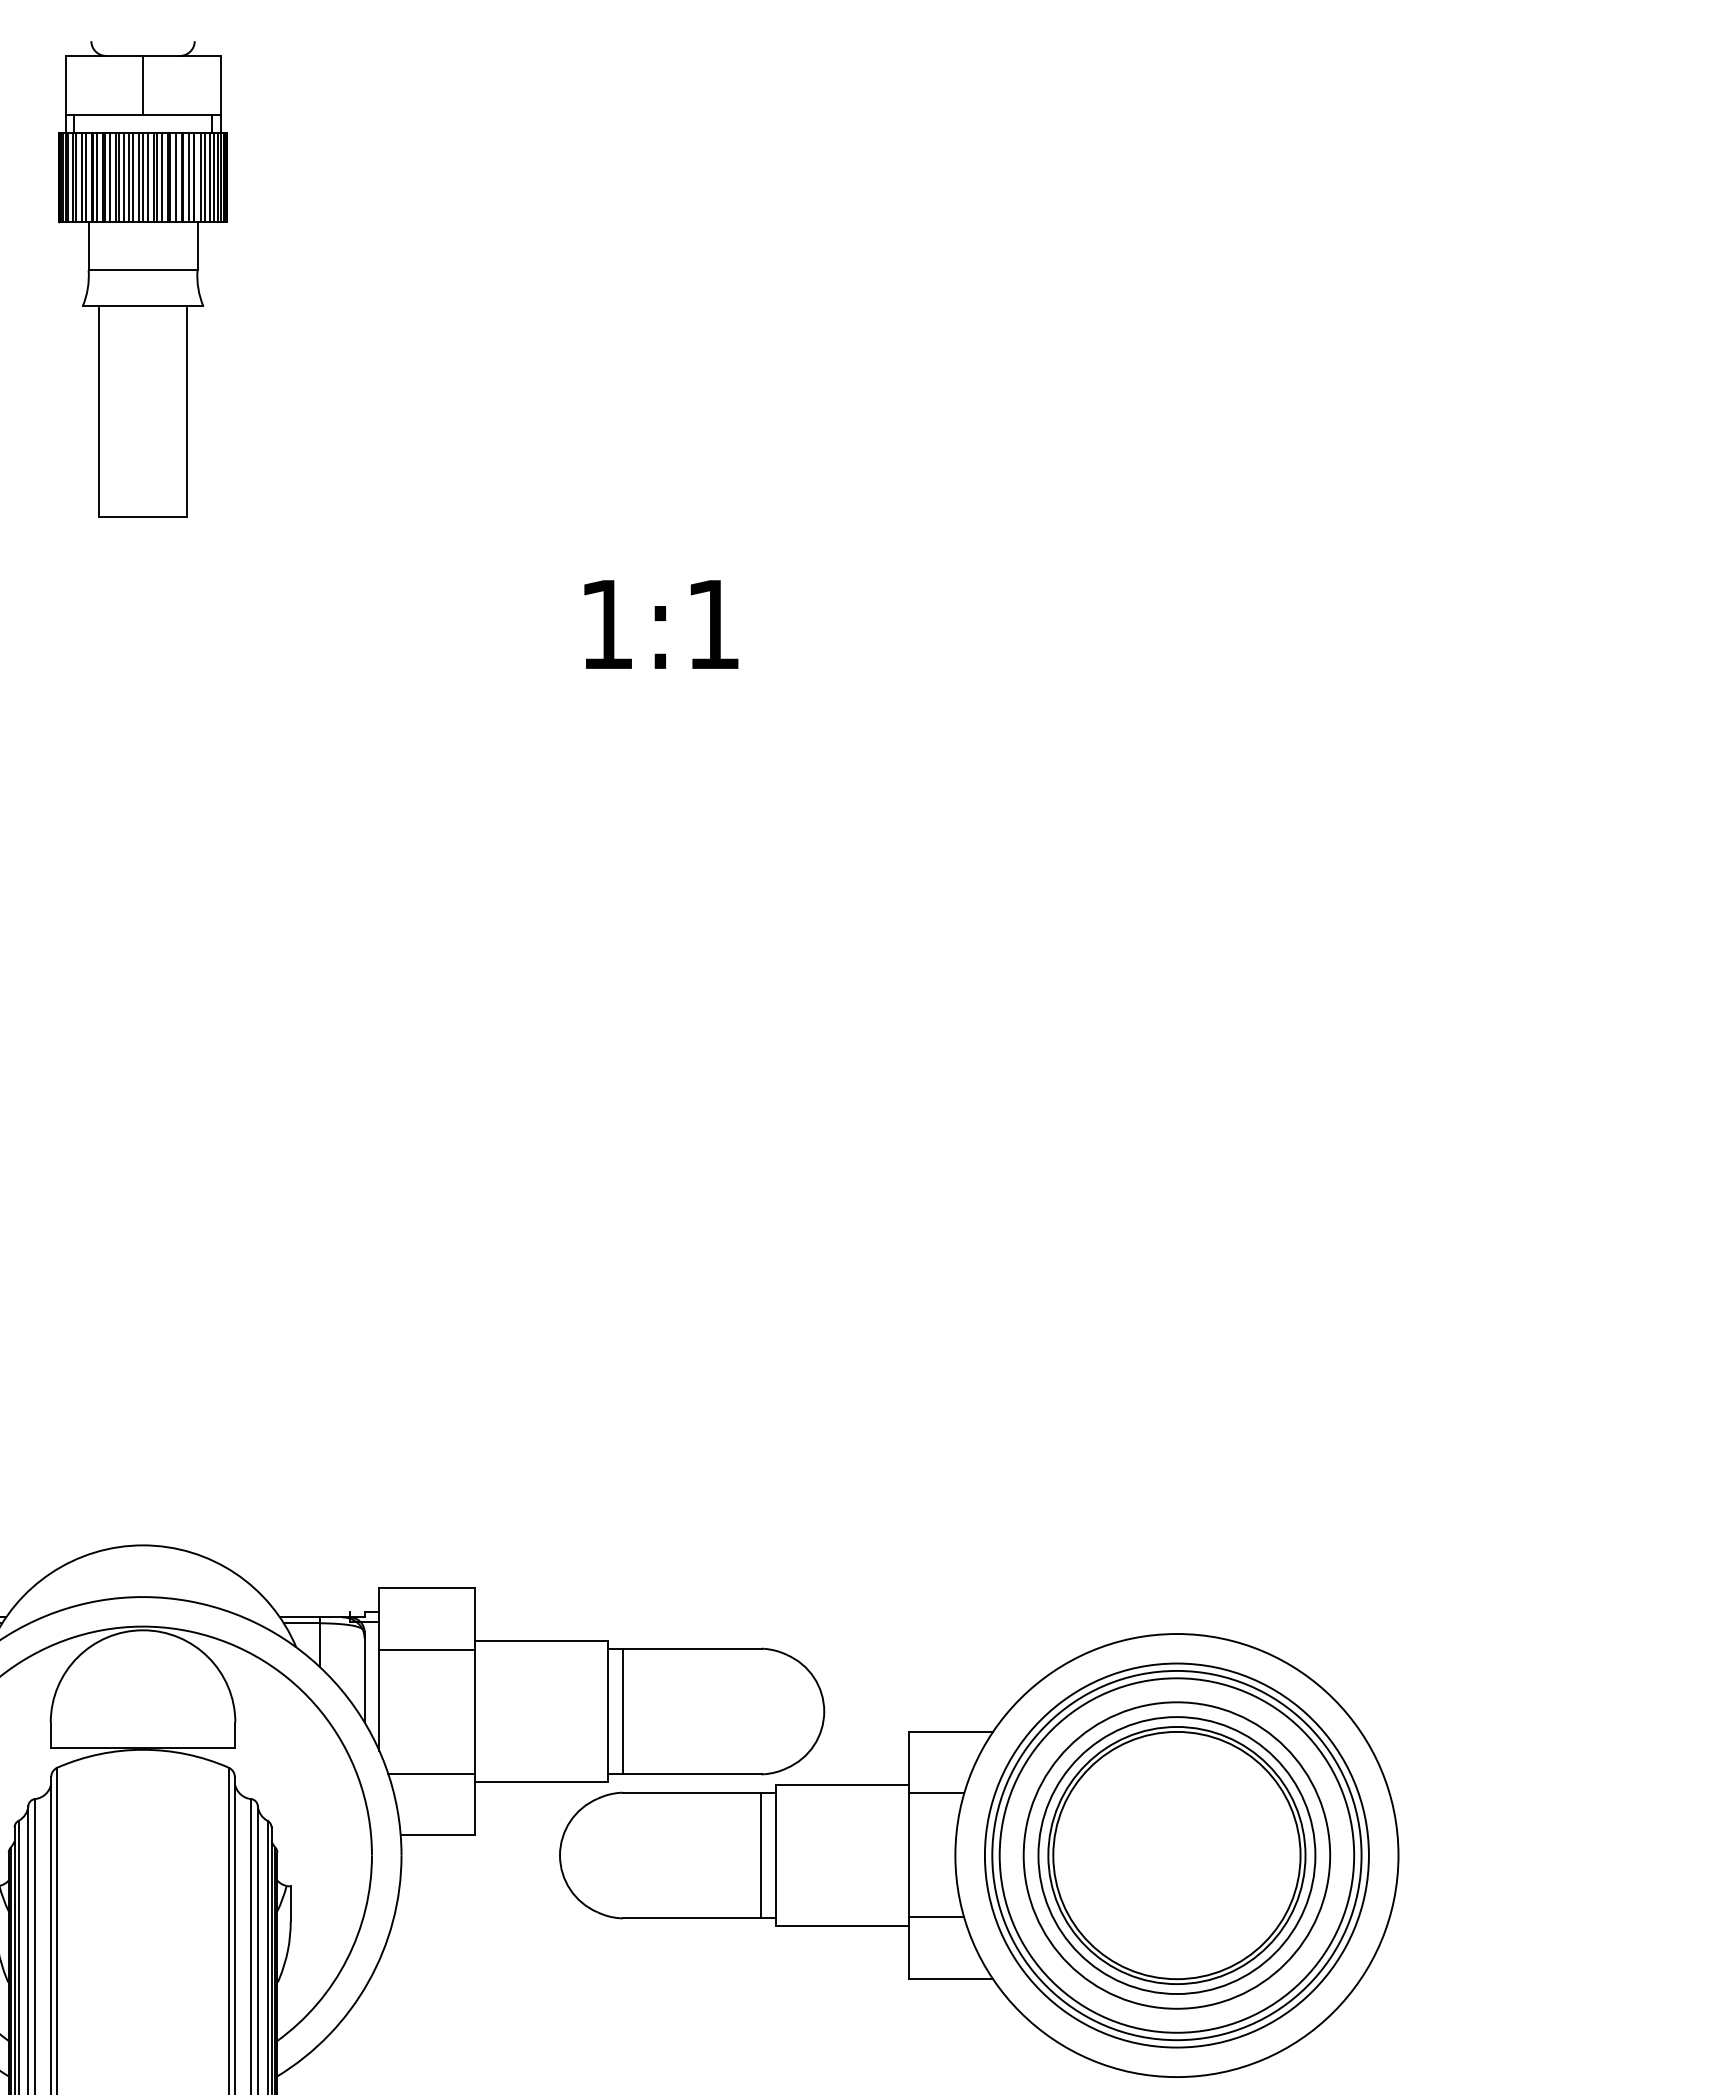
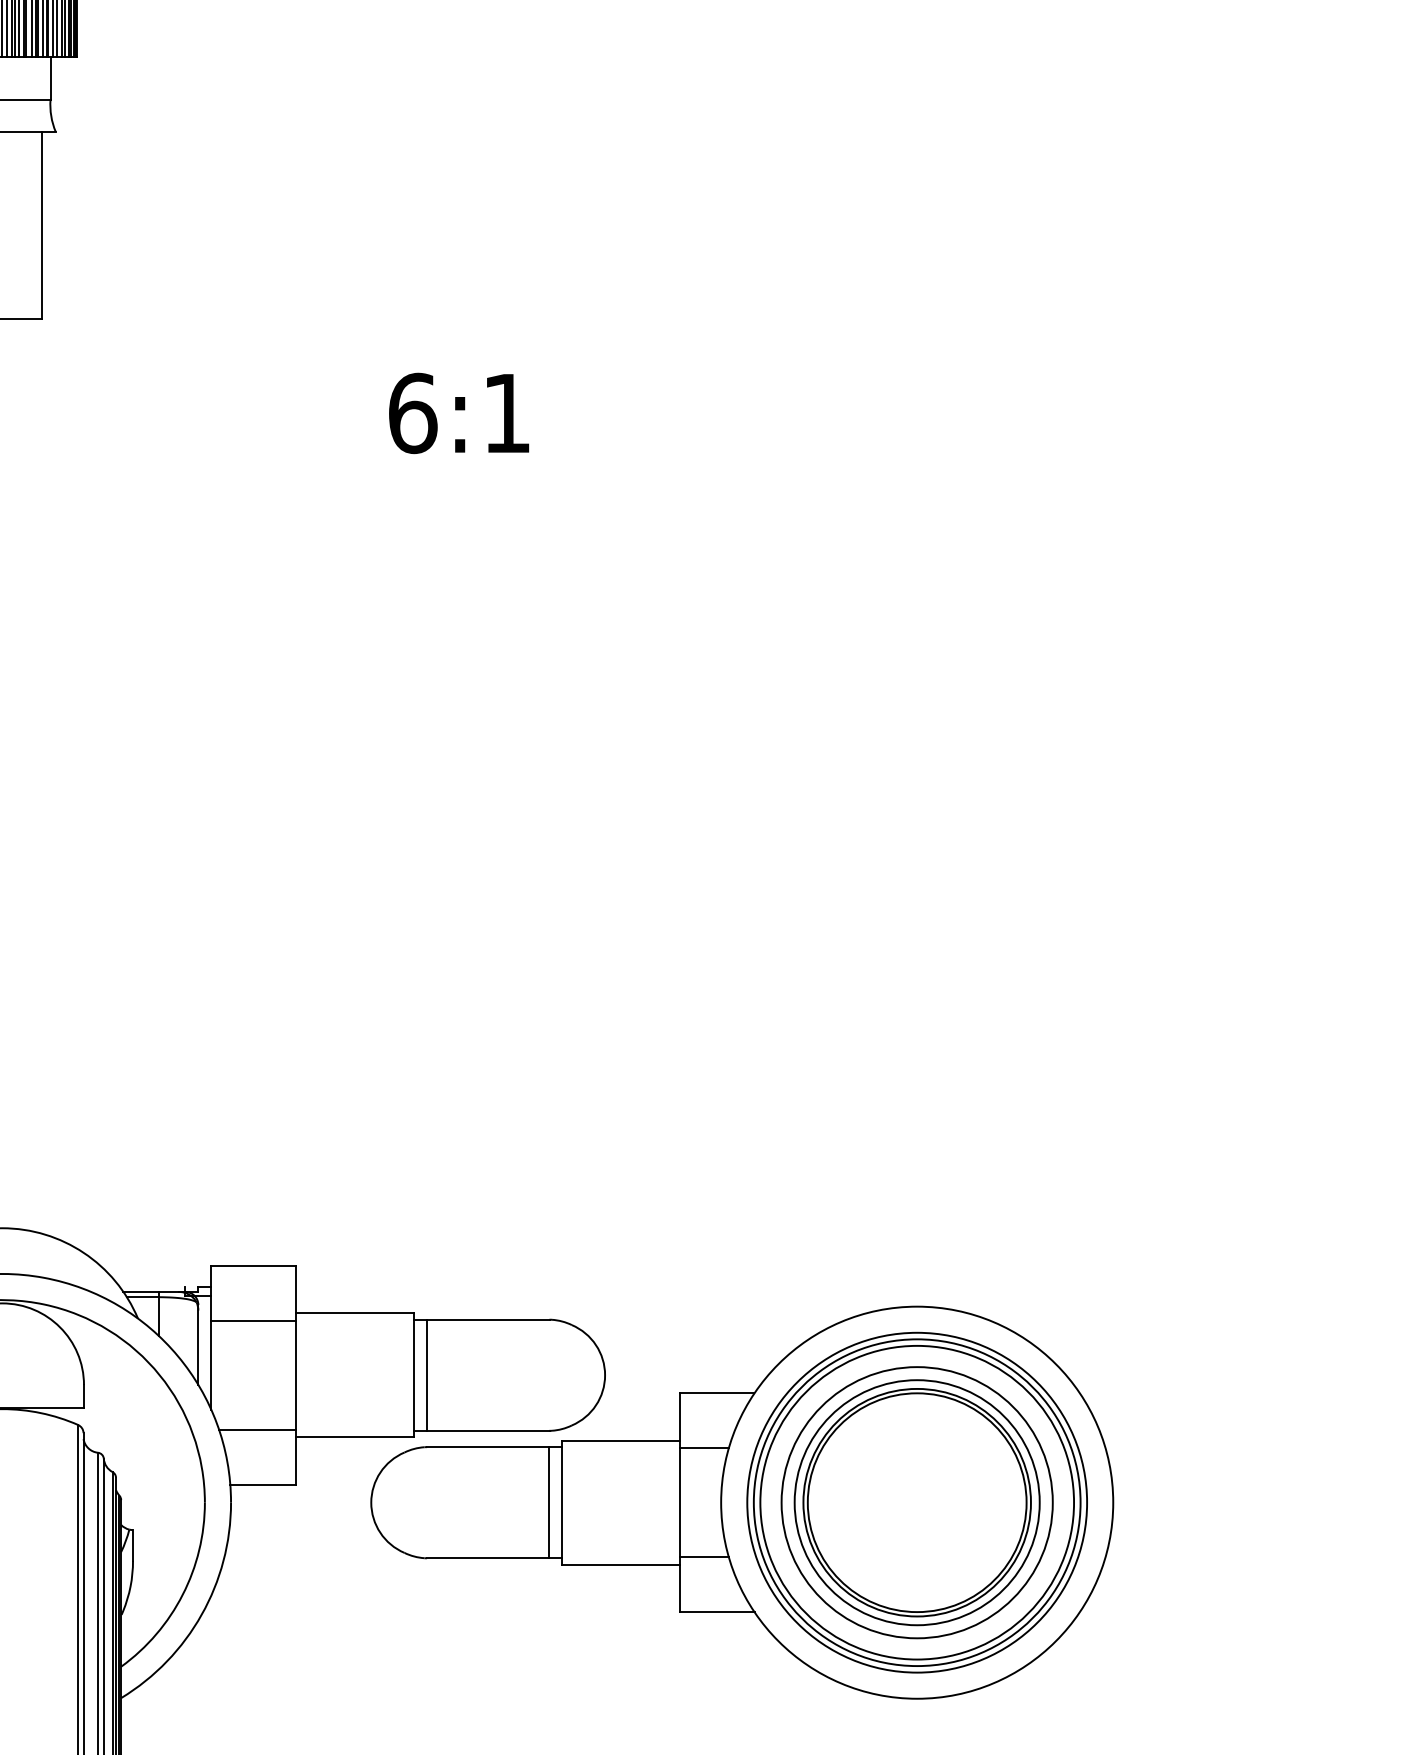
text: (607, 624) -> (413, 413), 1:1 -> 6:1

